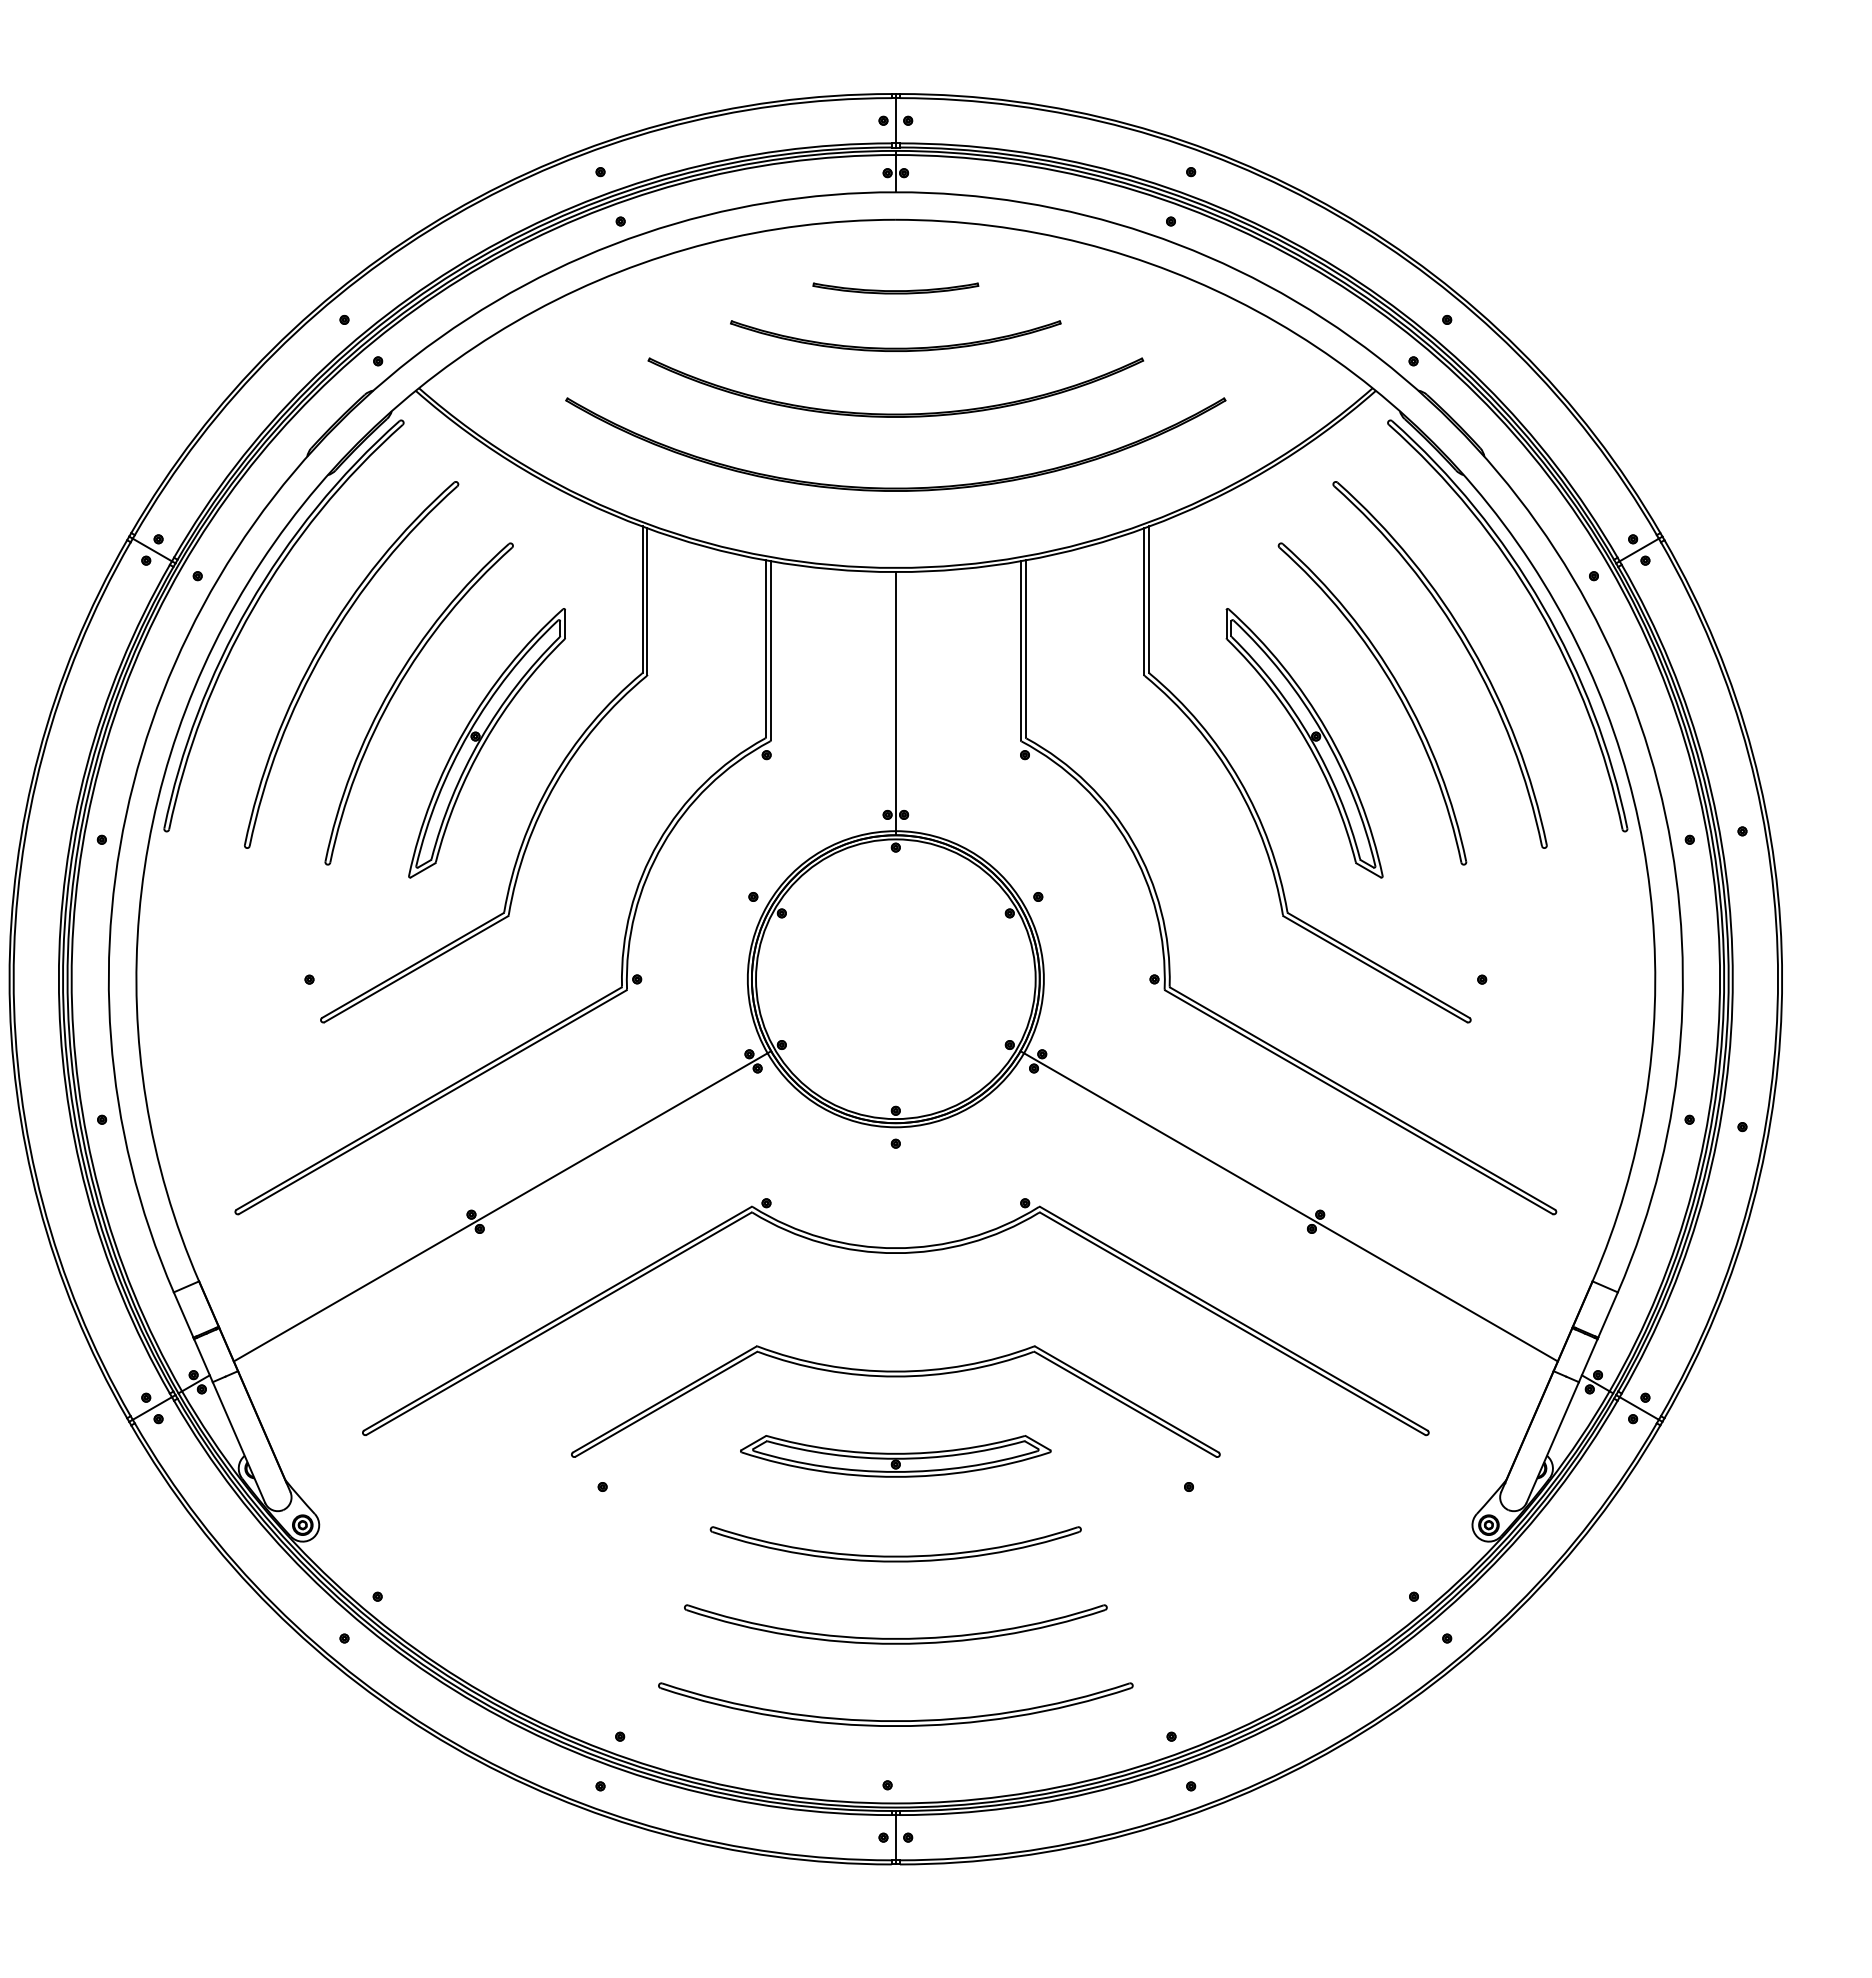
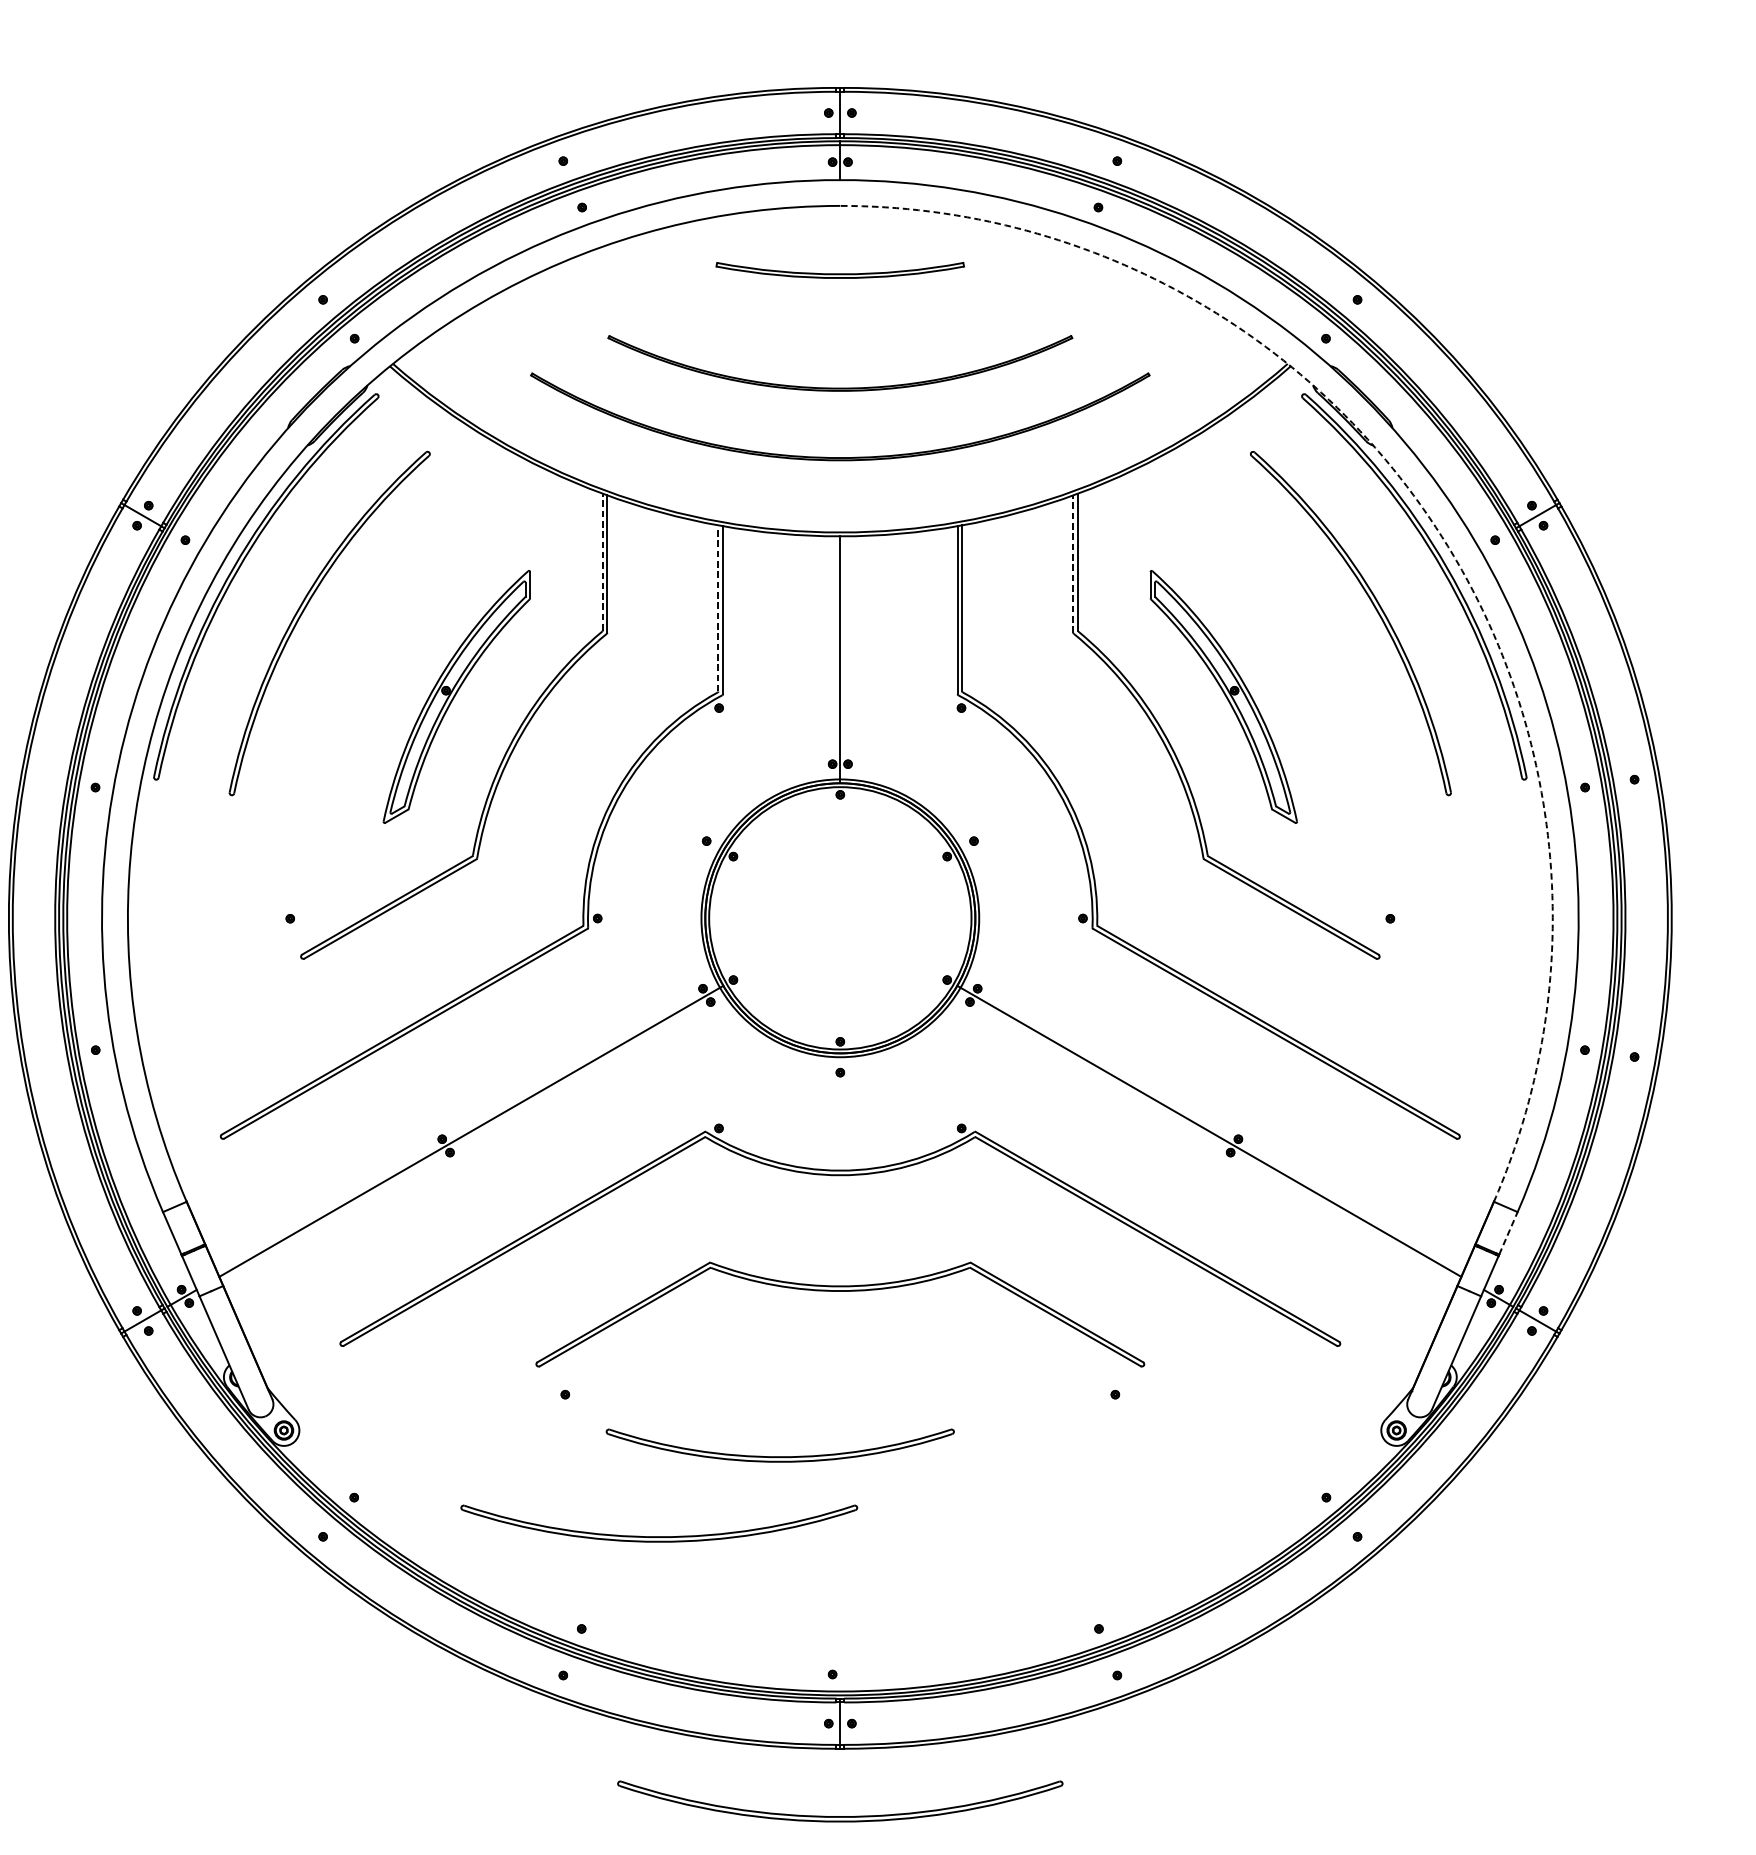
part: (895, 288) -> (840, 270), size x1.6
part: (895, 347) -> (840, 325), removed
arc: (1530, 562) -> (1435, 527), solid -> dashed
line: (642, 599) -> (602, 562), solid -> dashed
line: (1144, 601) -> (1073, 563), solid -> dashed
line: (765, 648) -> (718, 608), solid -> dashed
part: (398, 688) -> (373, 645), removed
part: (1395, 692) -> (1309, 649), removed
line: (1608, 1315) -> (1508, 1233), solid -> dashed
part: (895, 1456) -> (840, 1366), removed
part: (895, 1555) -> (779, 1456), moved
part: (895, 1638) -> (658, 1536), moved
part: (895, 1720) -> (840, 1816), moved

